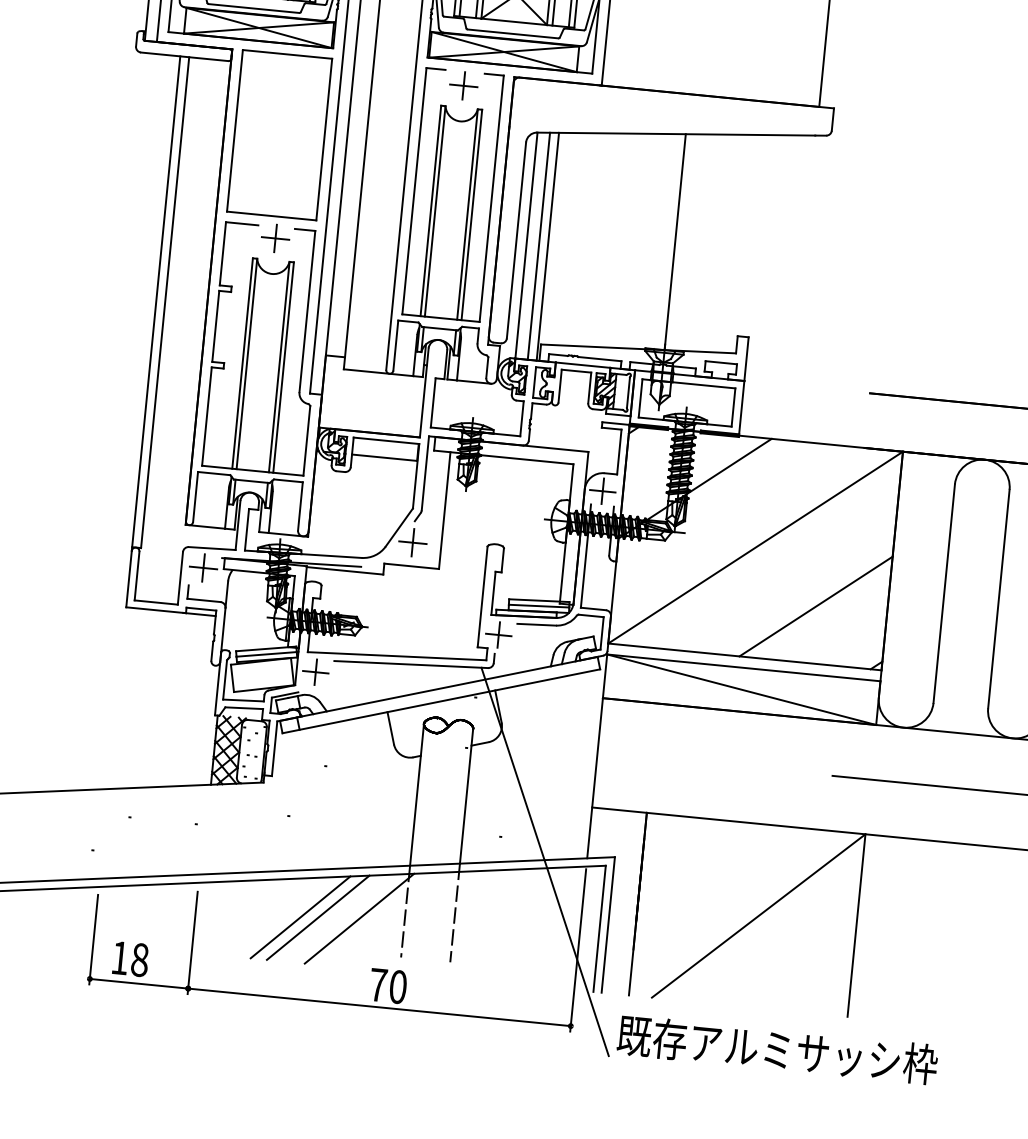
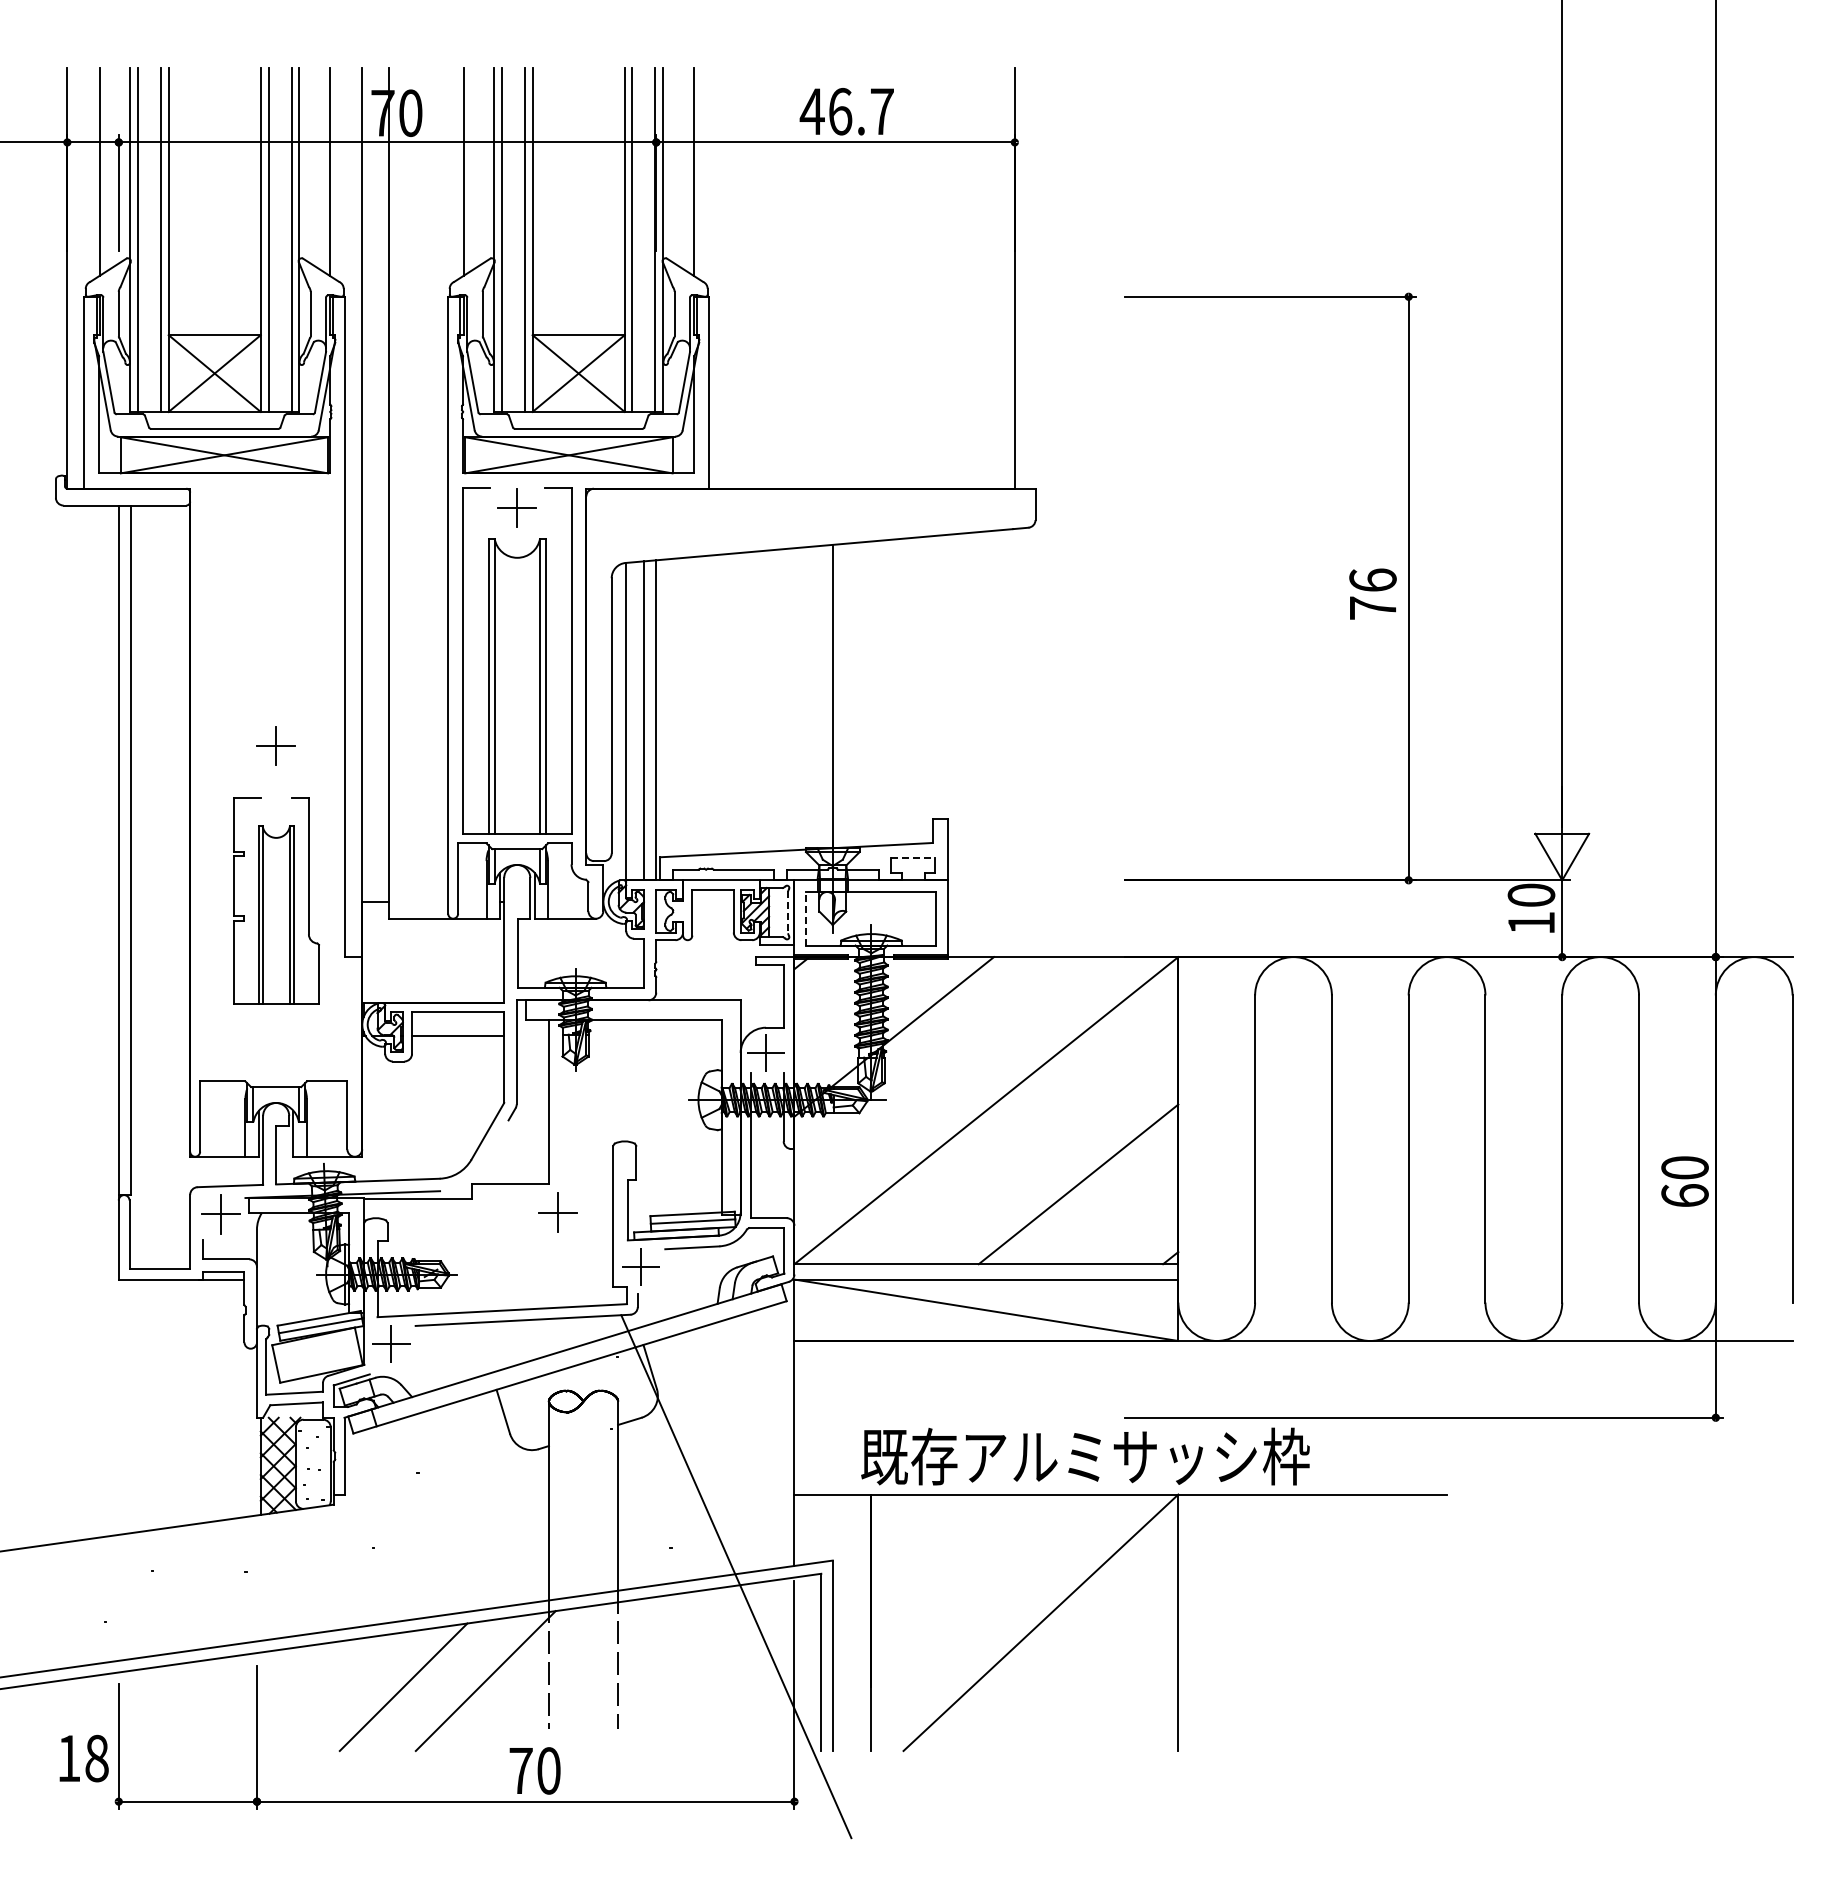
part: (279, 135) -> (267, 601), removed
part: (265, 348) -> (276, 900), size x0.6
line: (721, 363) -> (913, 858), solid -> dashed
line: (628, 392) -> (788, 912), solid -> dashed
line: (640, 398) -> (805, 918), solid -> dashed
part: (412, 542) -> (557, 1212), moved
line: (317, 917) -> (427, 1685), removed
text: (130, 959) -> (83, 1758), moved
text: (777, 1049) -> (1085, 1456), moved

